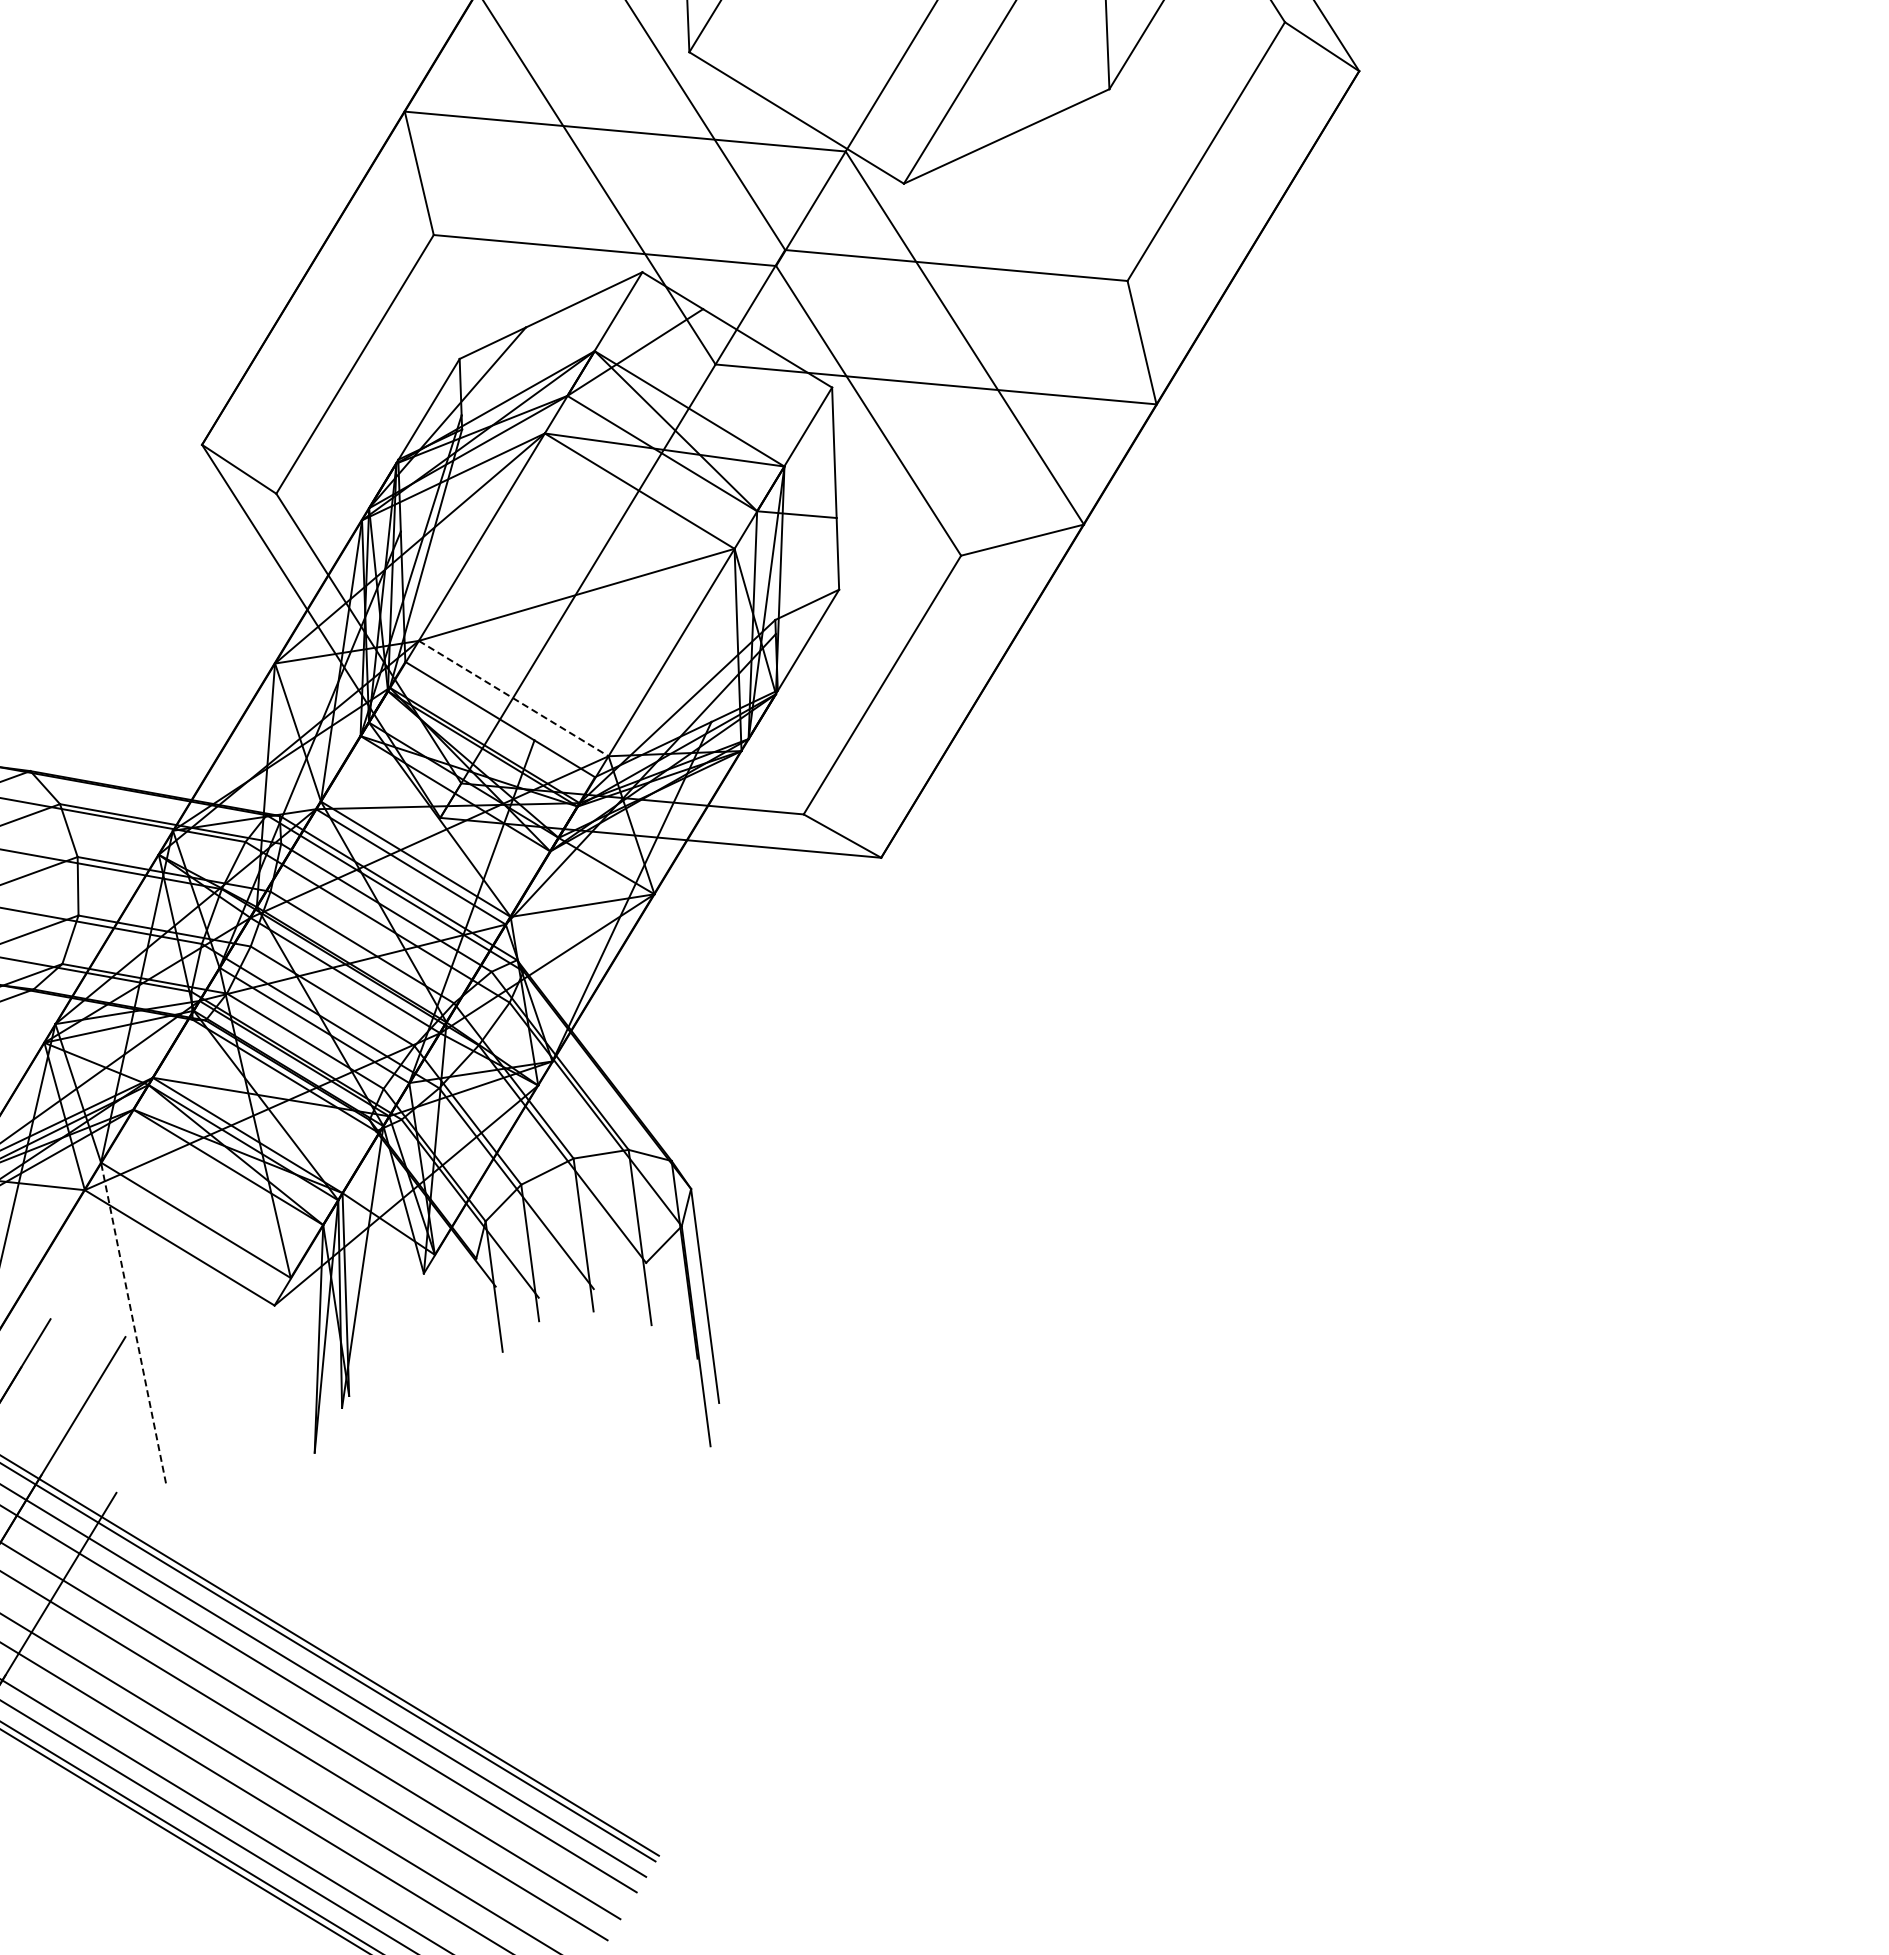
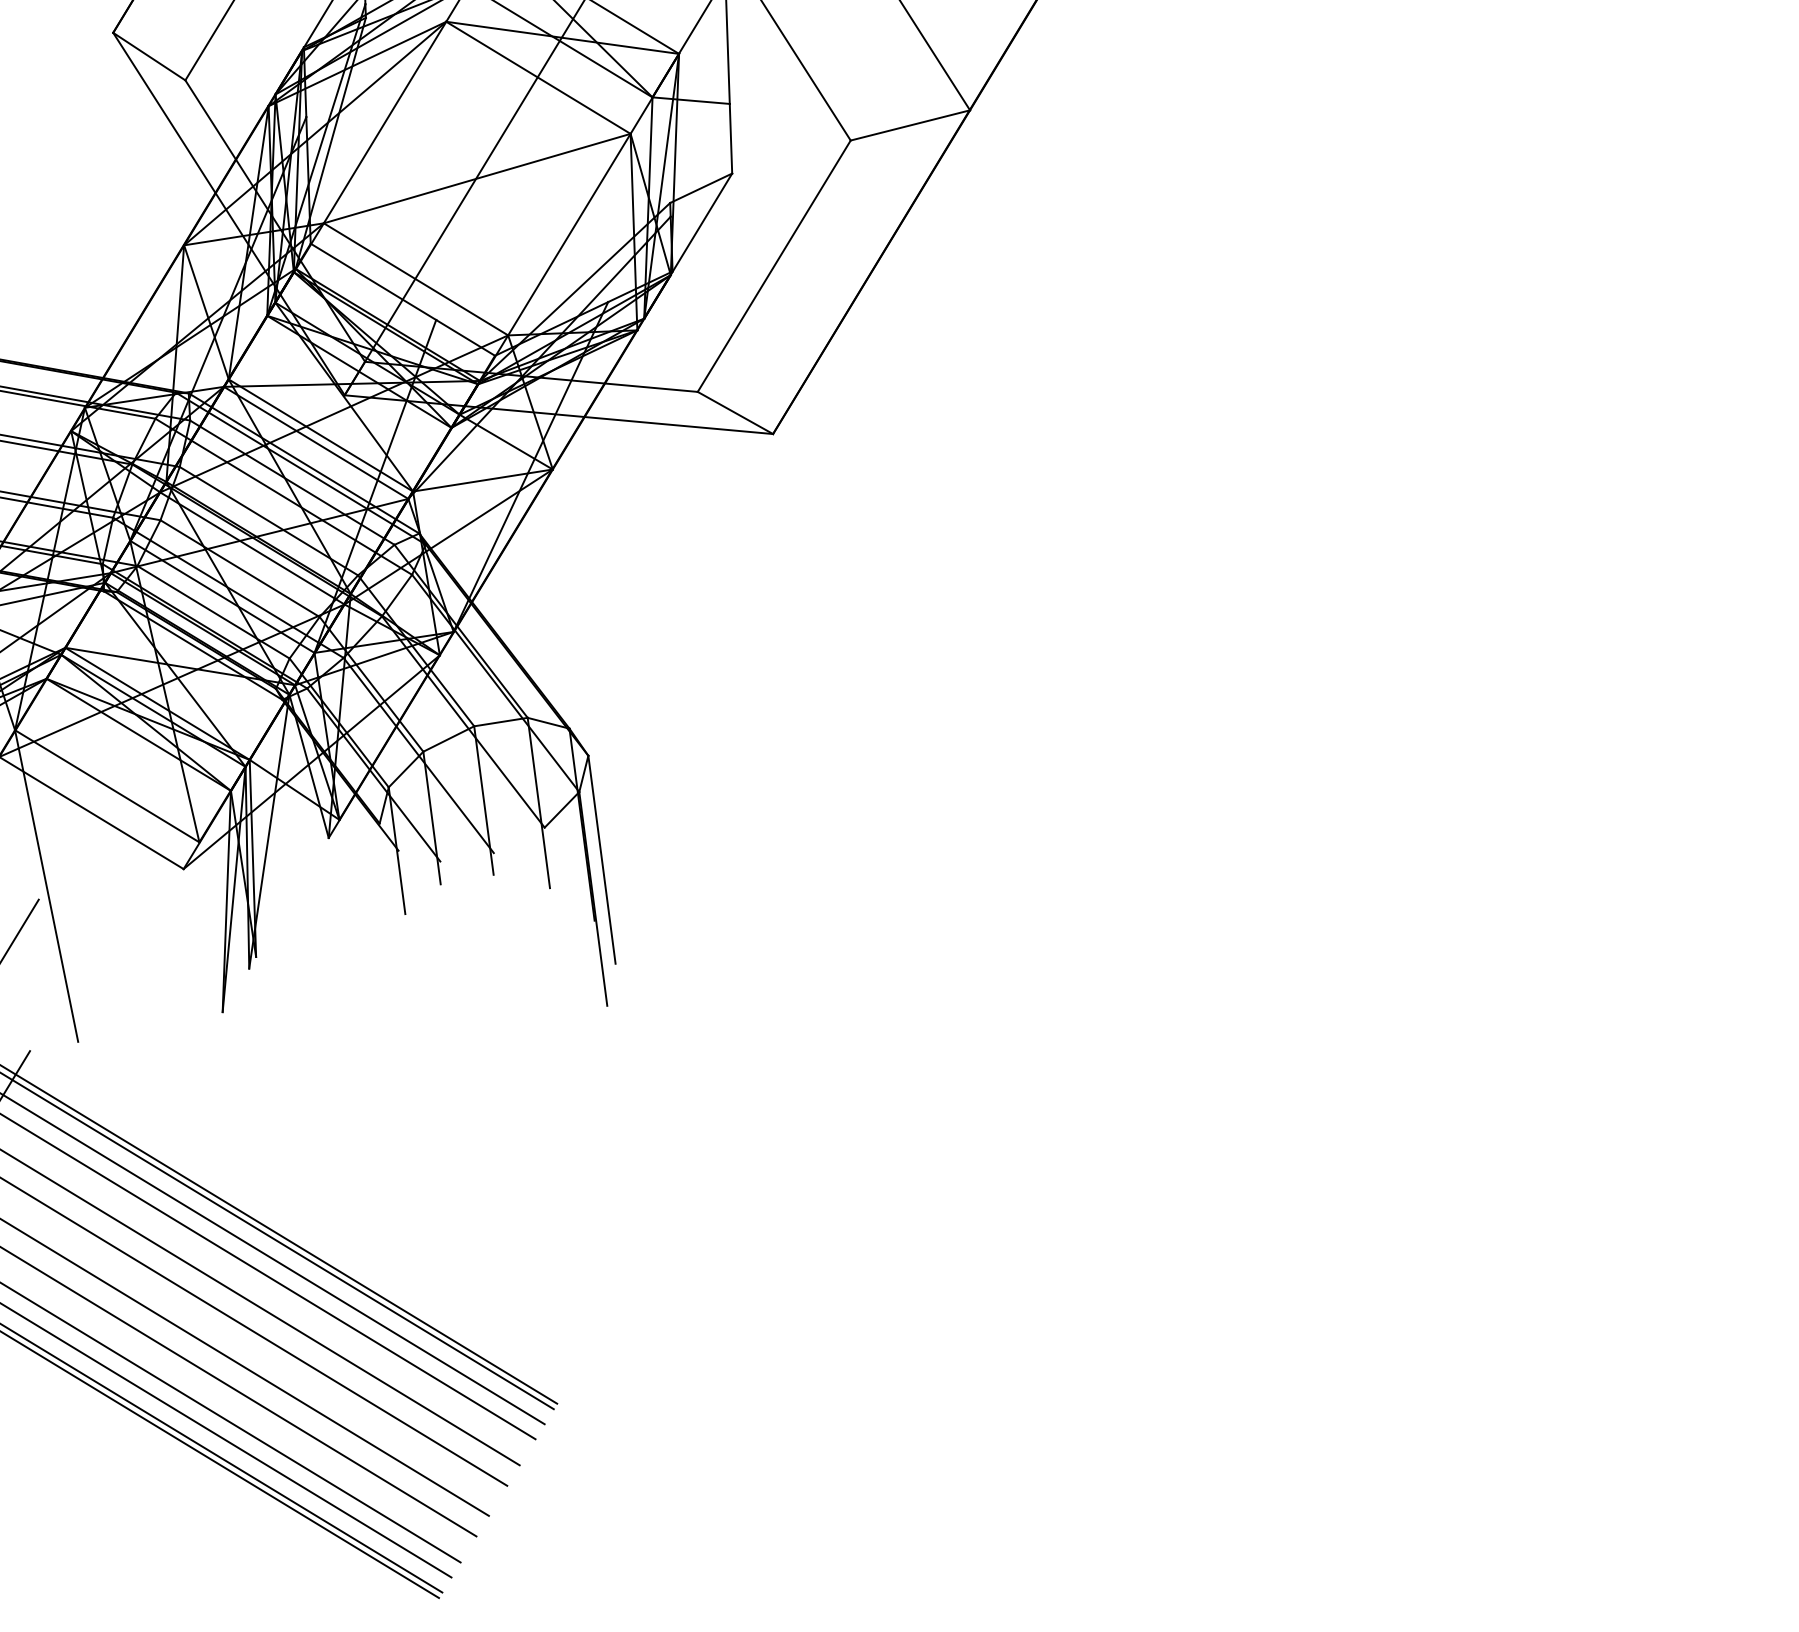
line: (514, 698) -> (416, 279), dashed -> solid
line: (133, 1323) -> (46, 886), dashed -> solid

